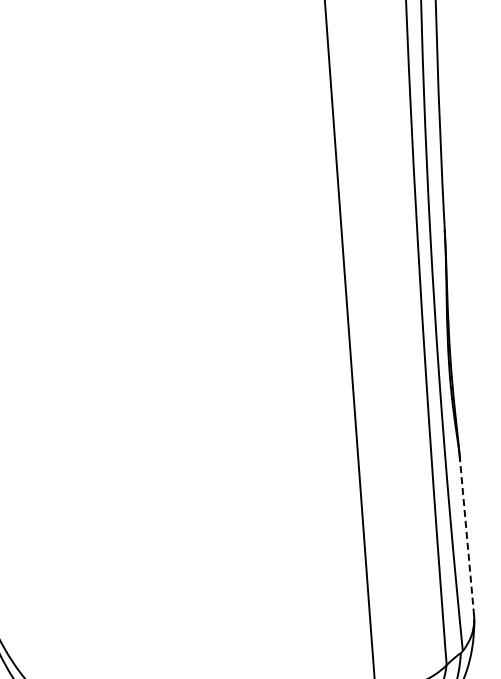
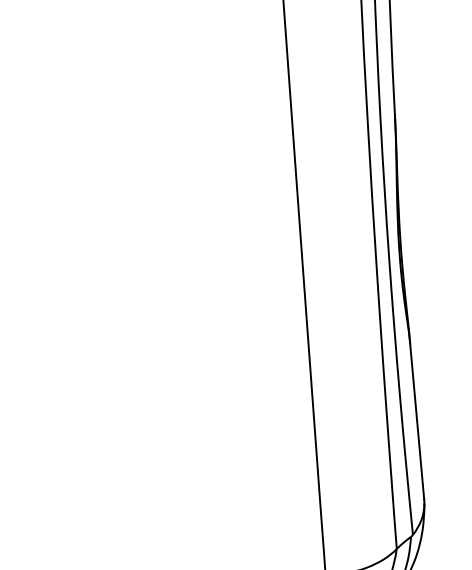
line: (467, 536) -> (417, 420), dashed -> solid

